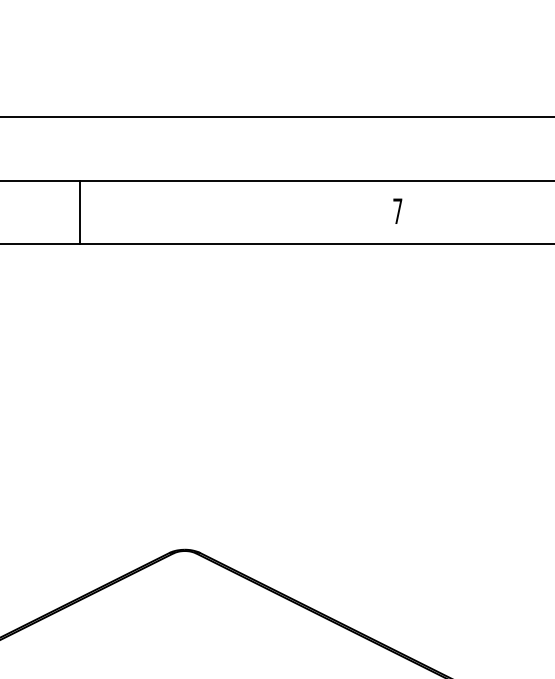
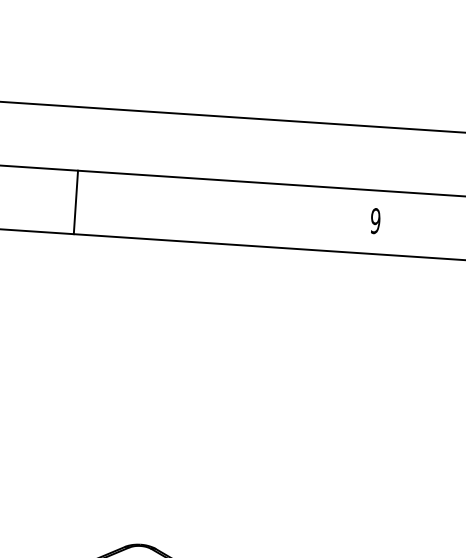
text: (397, 211) -> (375, 221), 7 -> 9
line: (79, 212) -> (75, 202), moved

